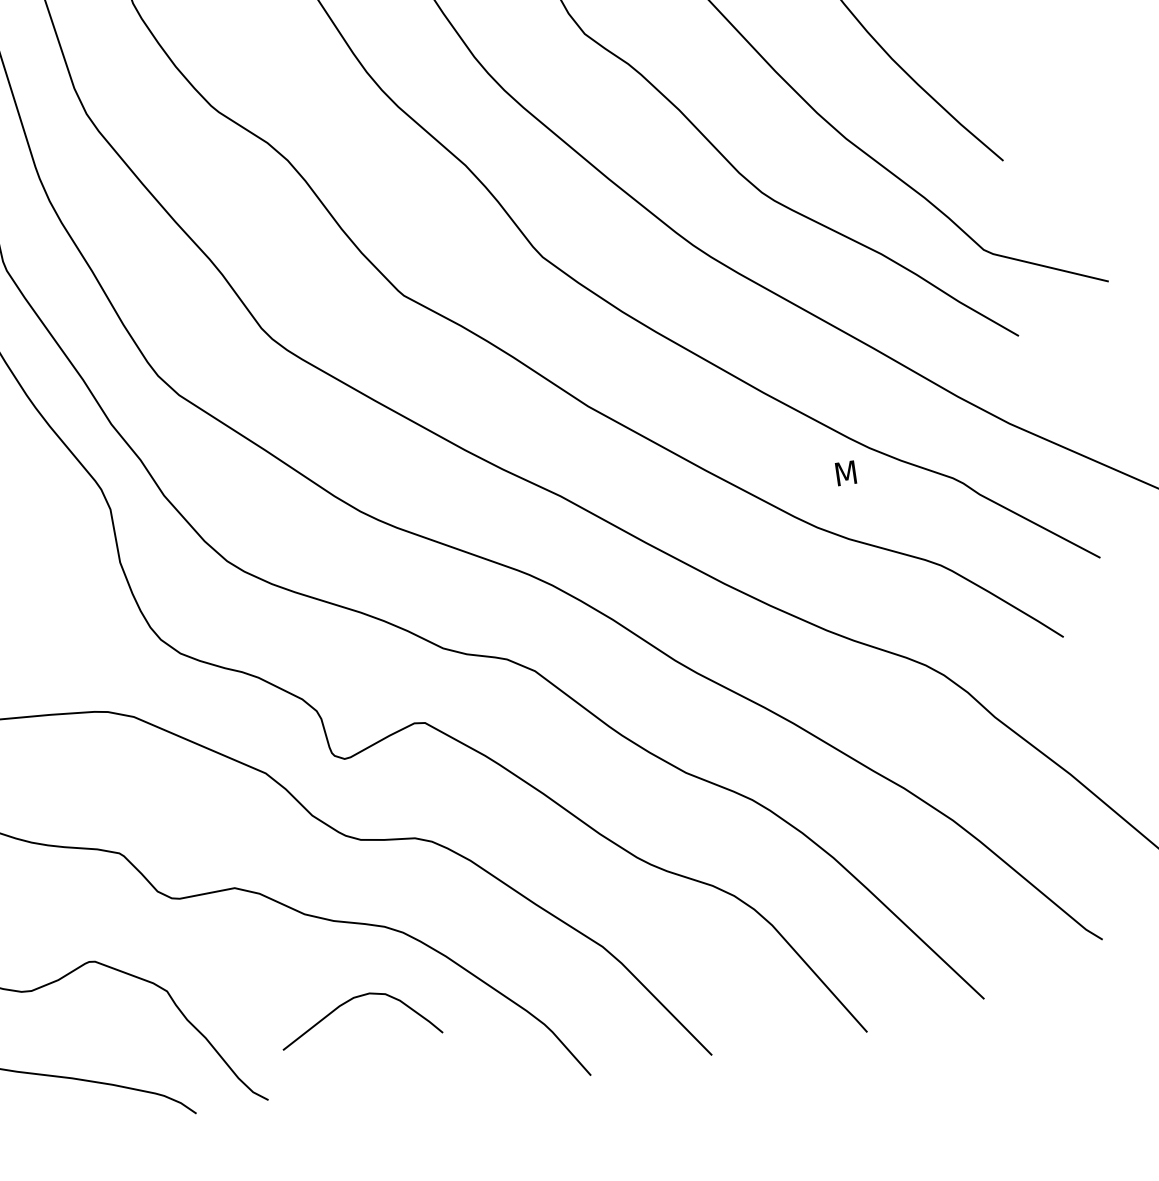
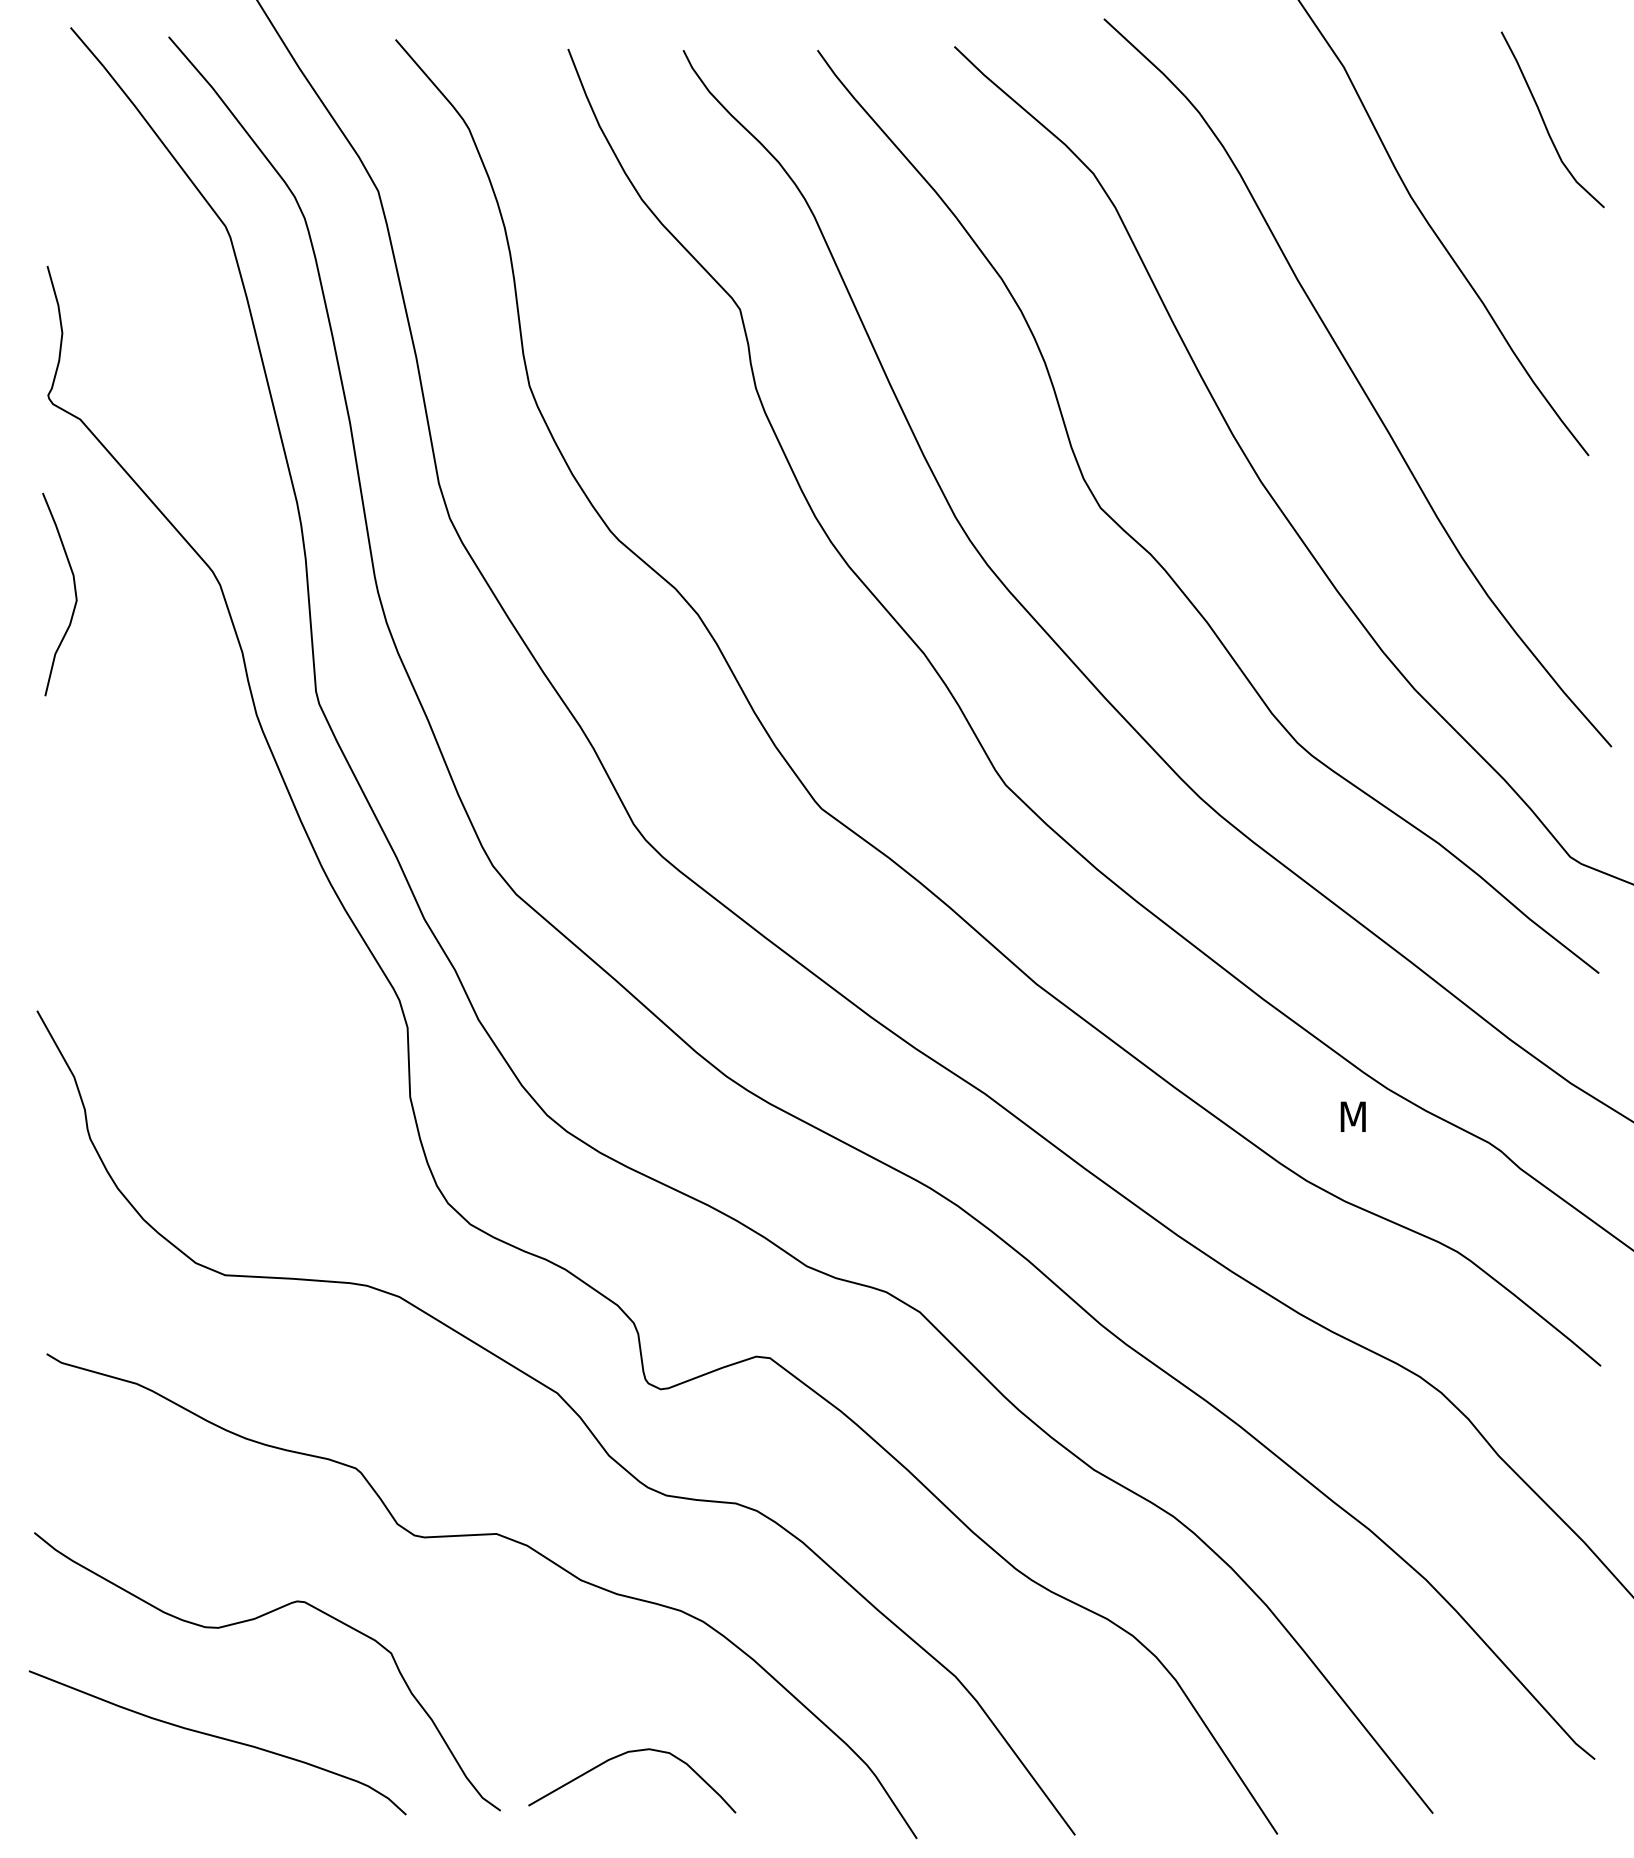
curve: (348, 1002) -> (620, 1756), moved

